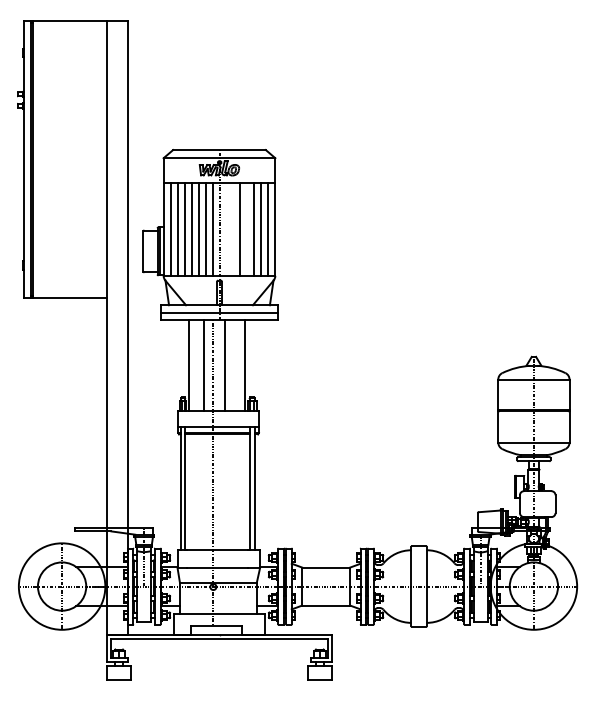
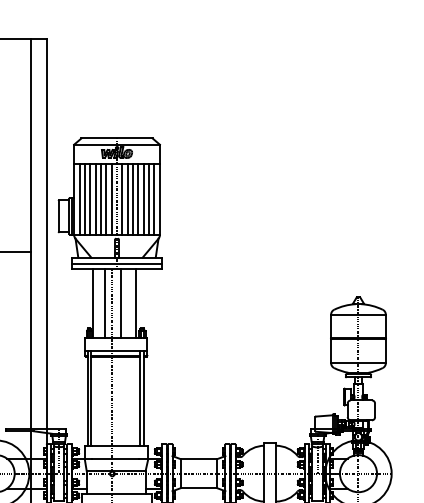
line: (226, 228) -> (122, 198), added
line: (233, 228) -> (127, 198), added
line: (247, 228) -> (138, 198), added

